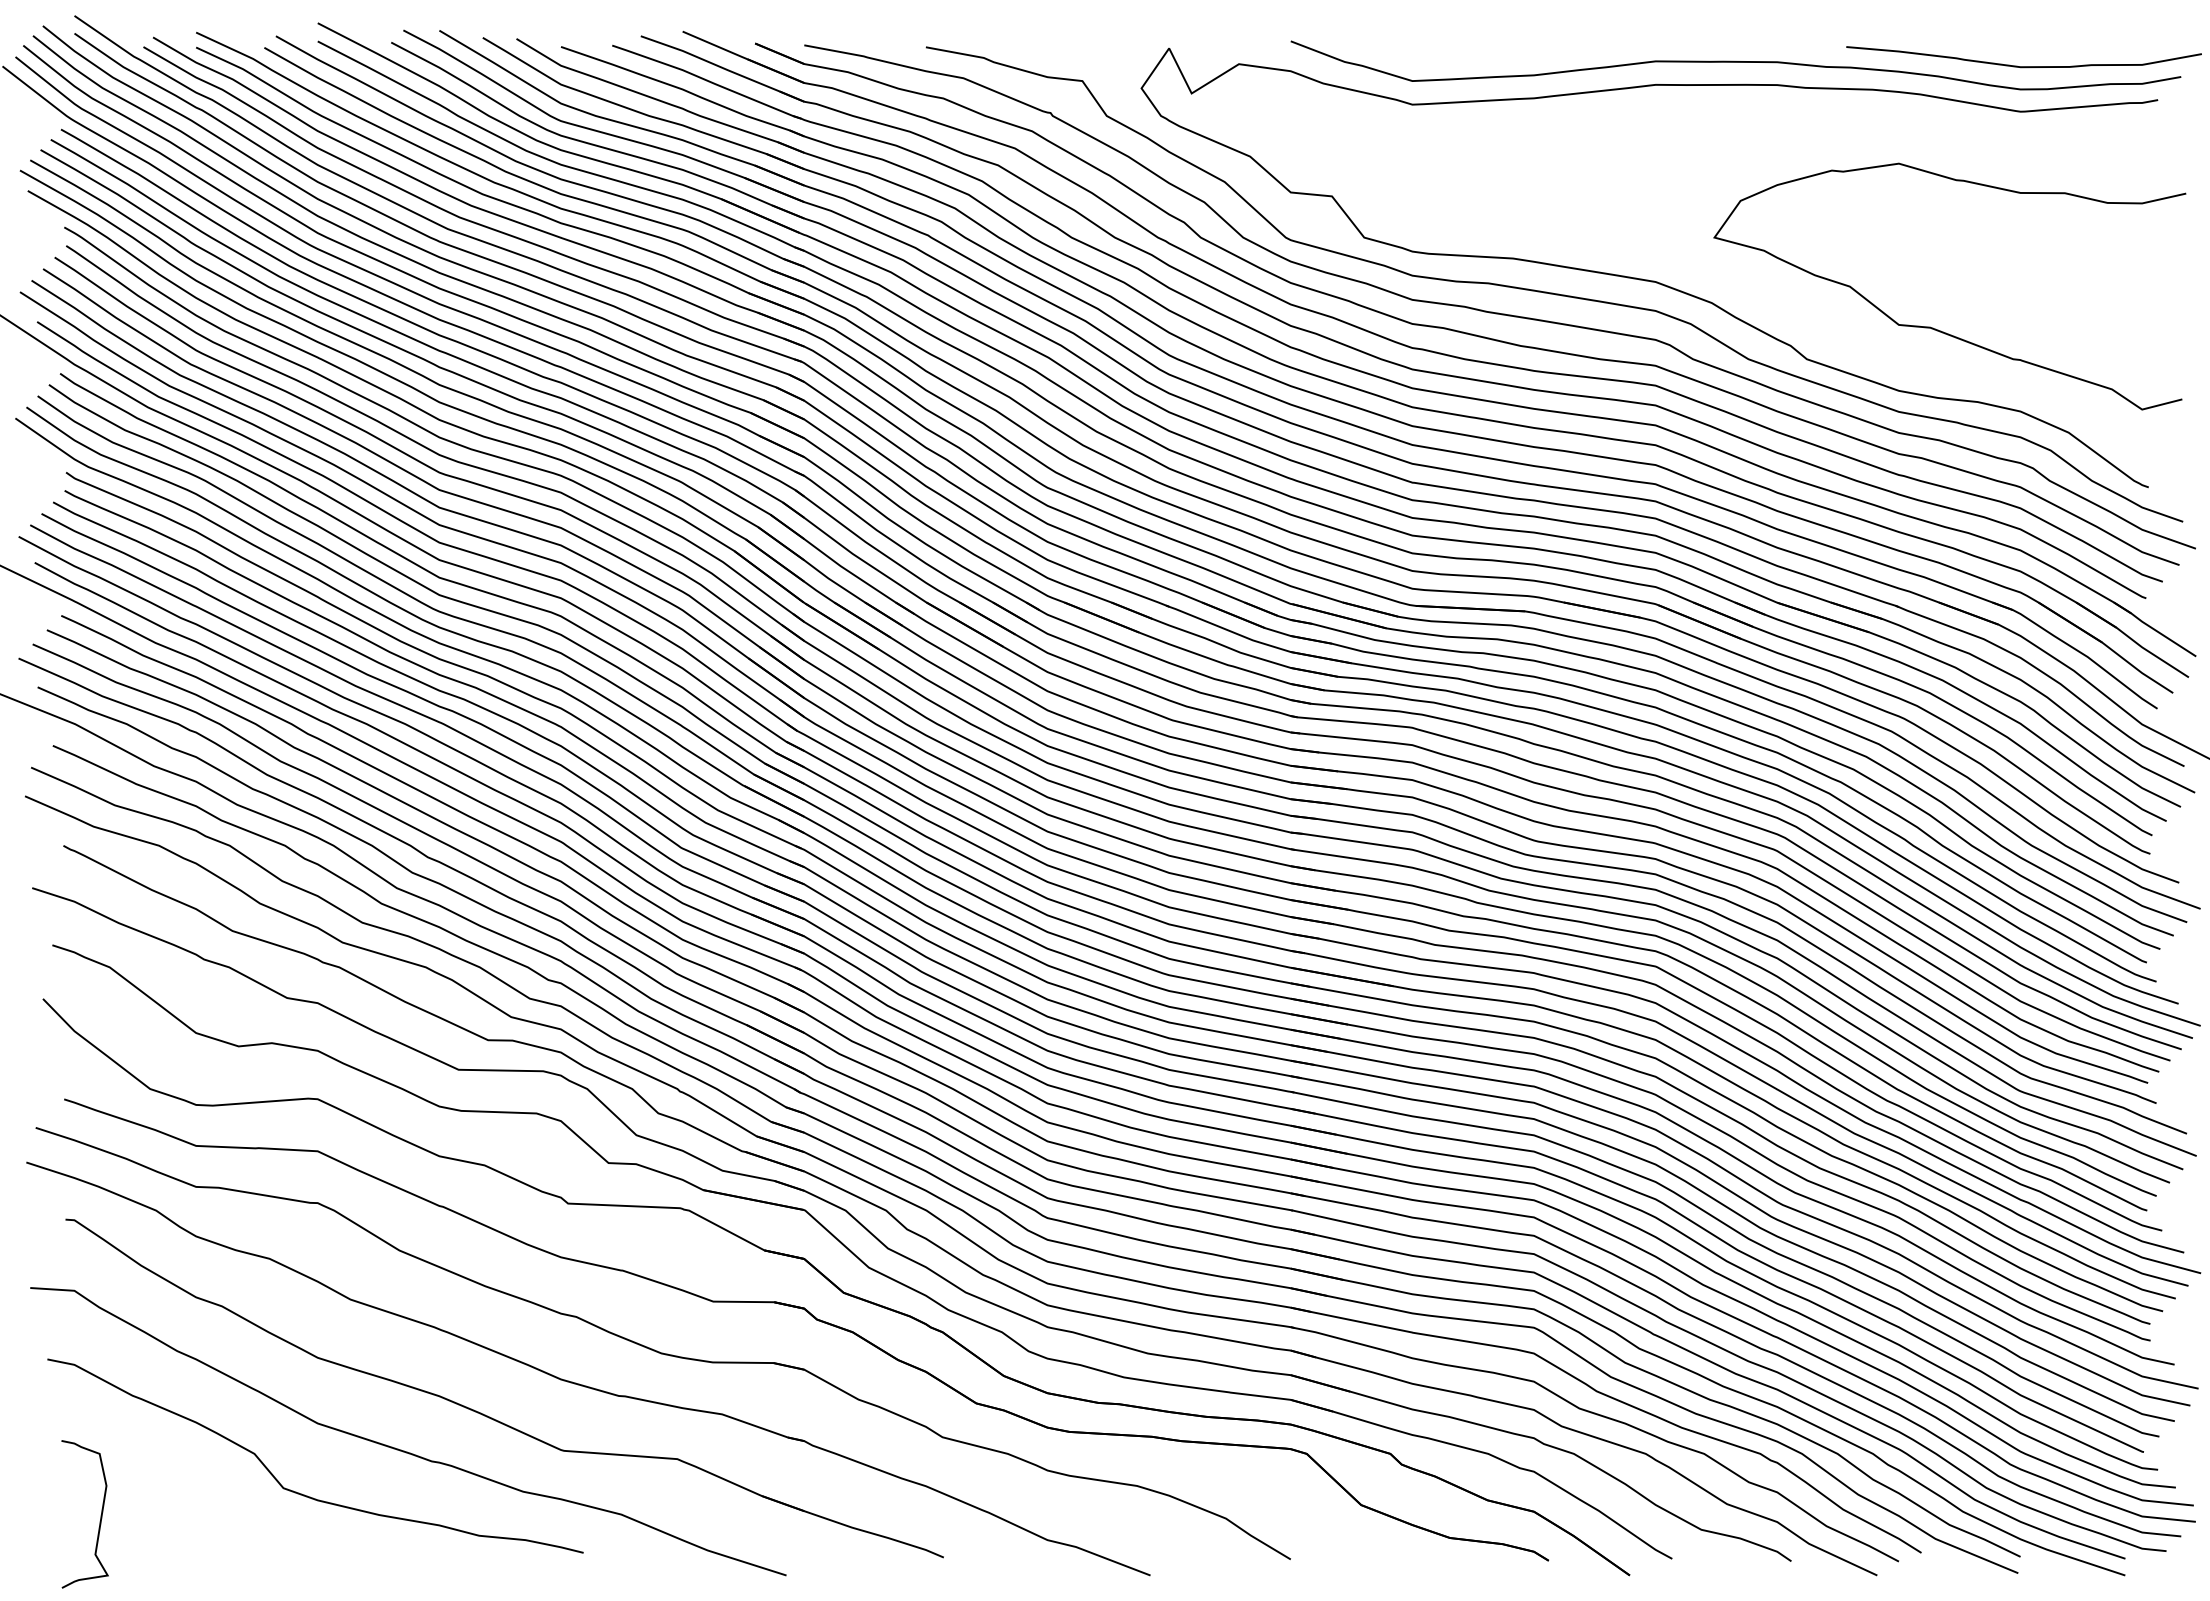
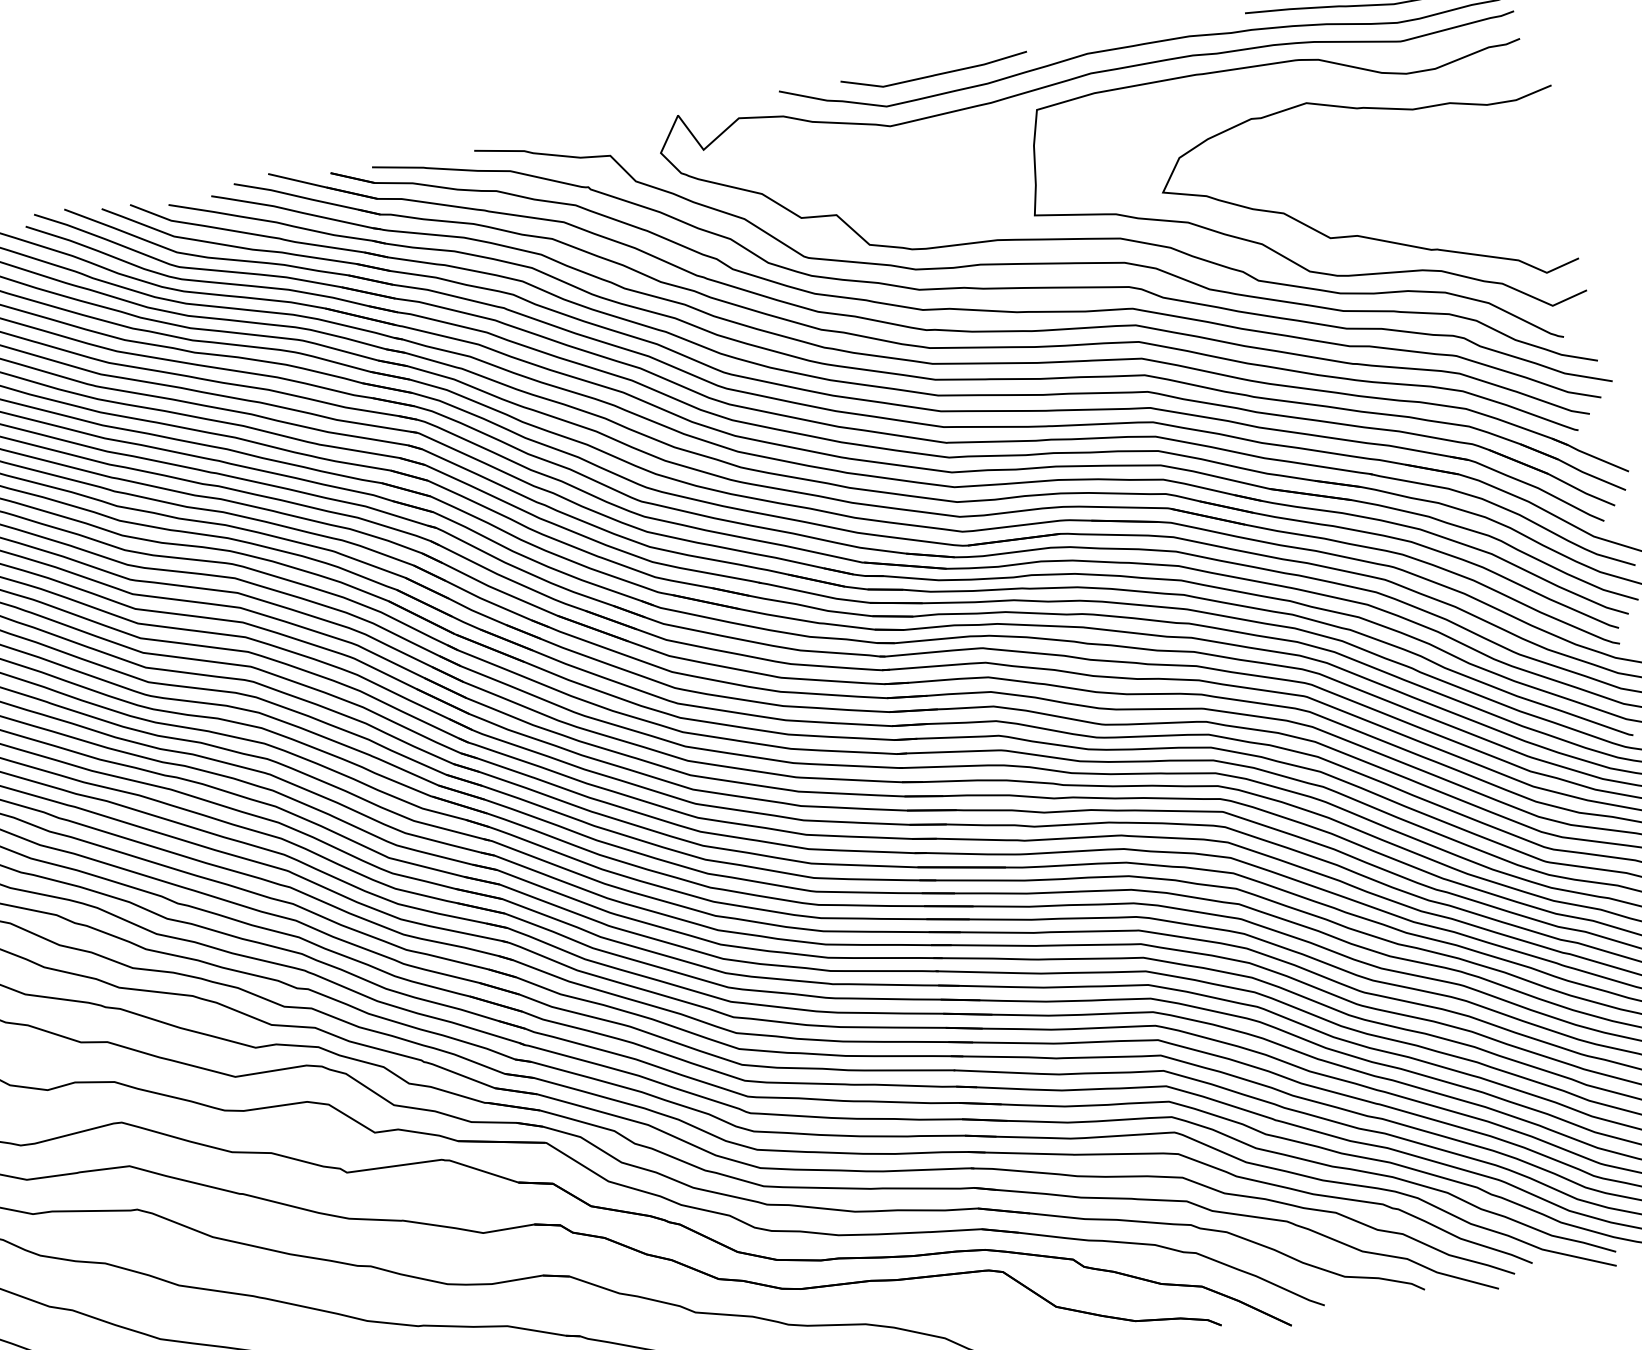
curve: (1475, 53) -> (935, 74), added
curve: (1834, 329) -> (1277, 251), added

